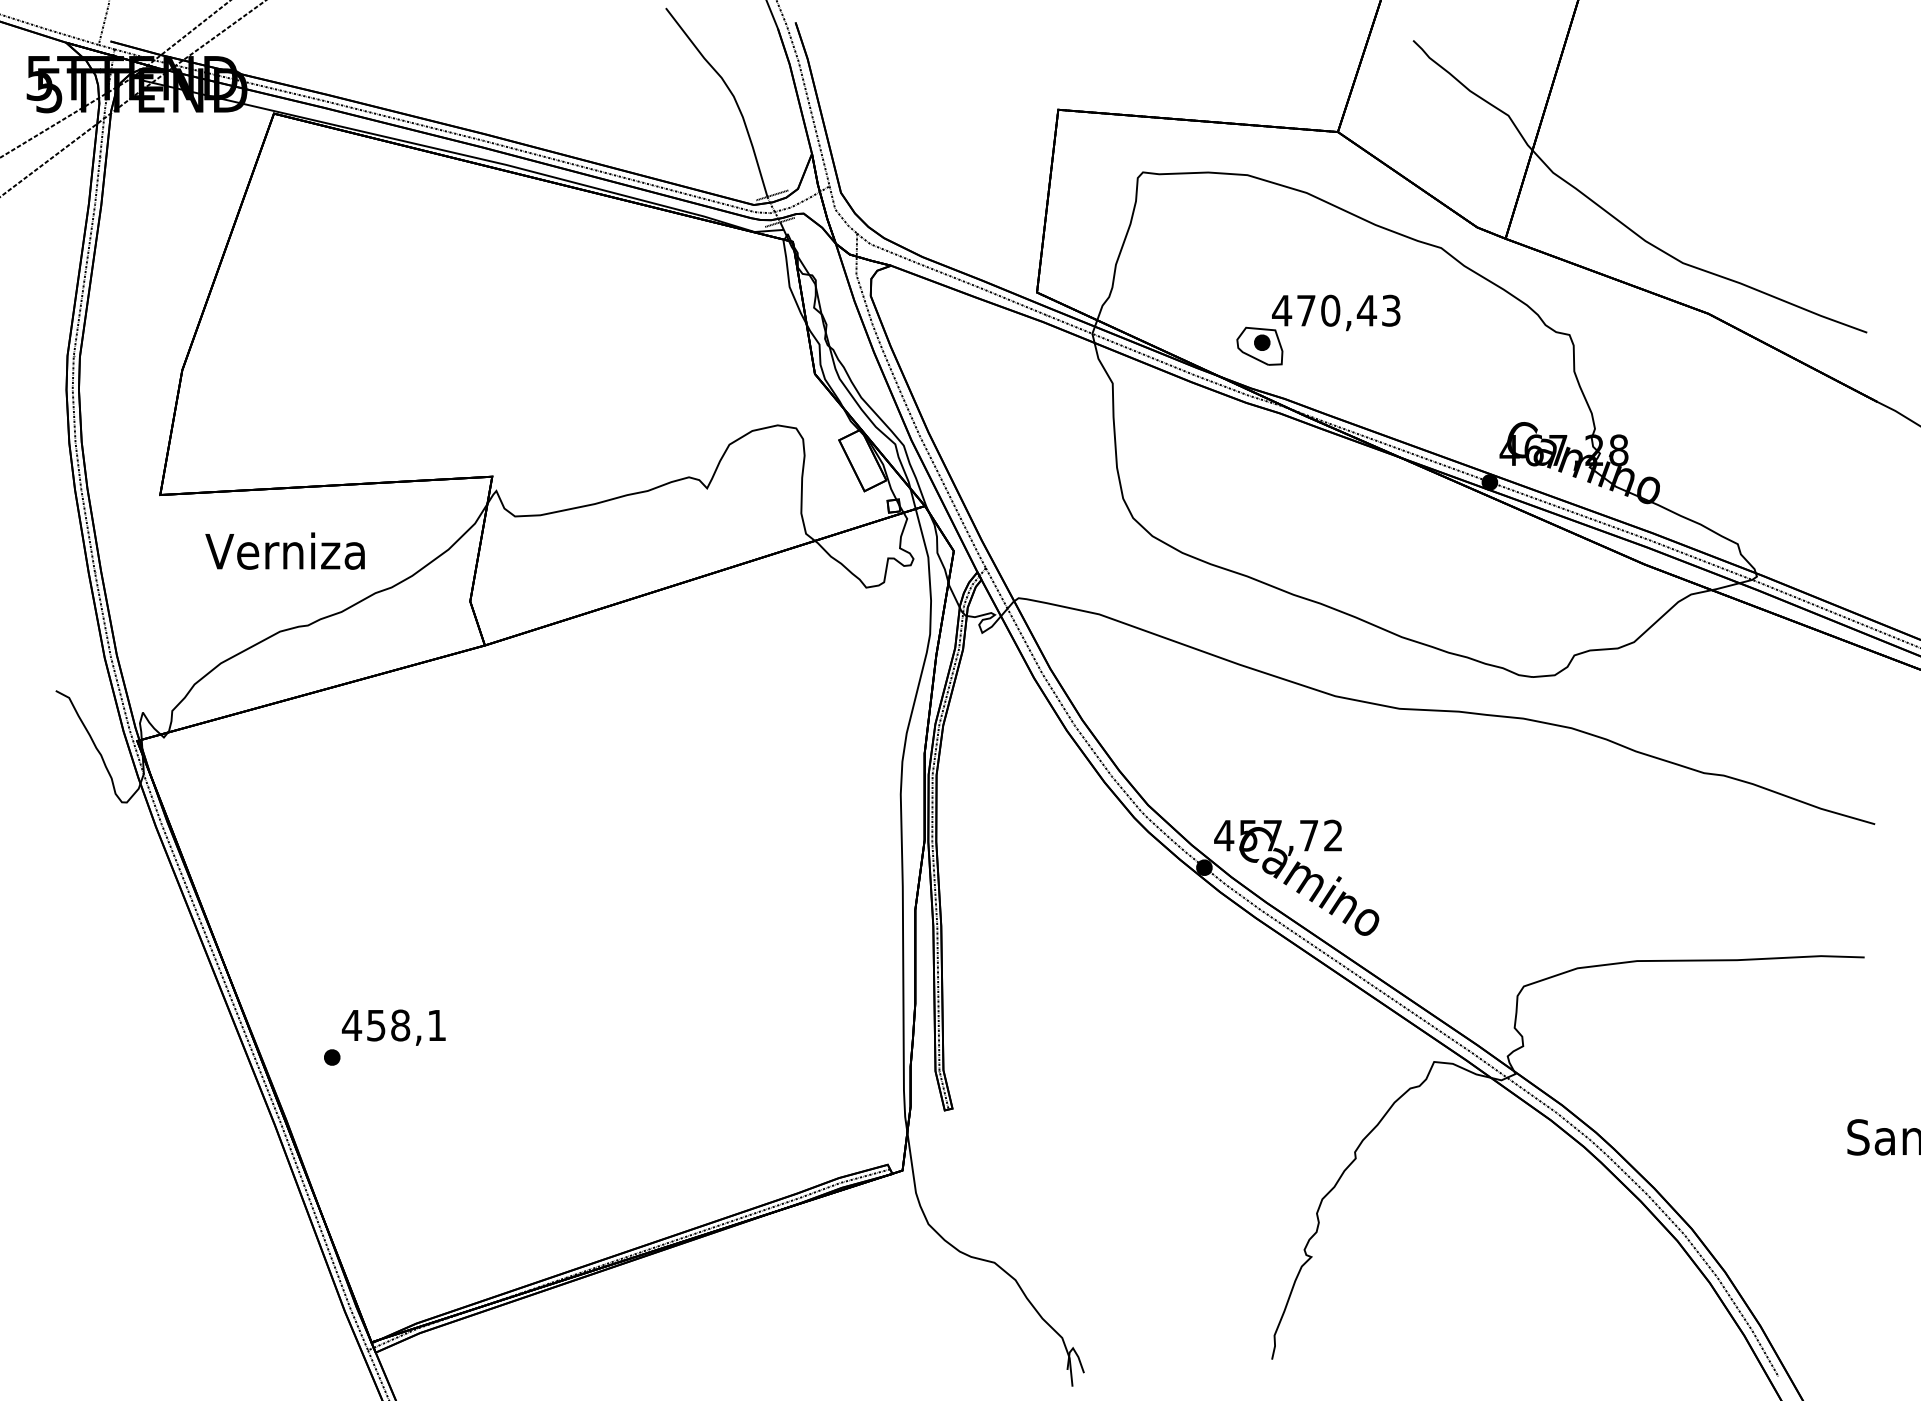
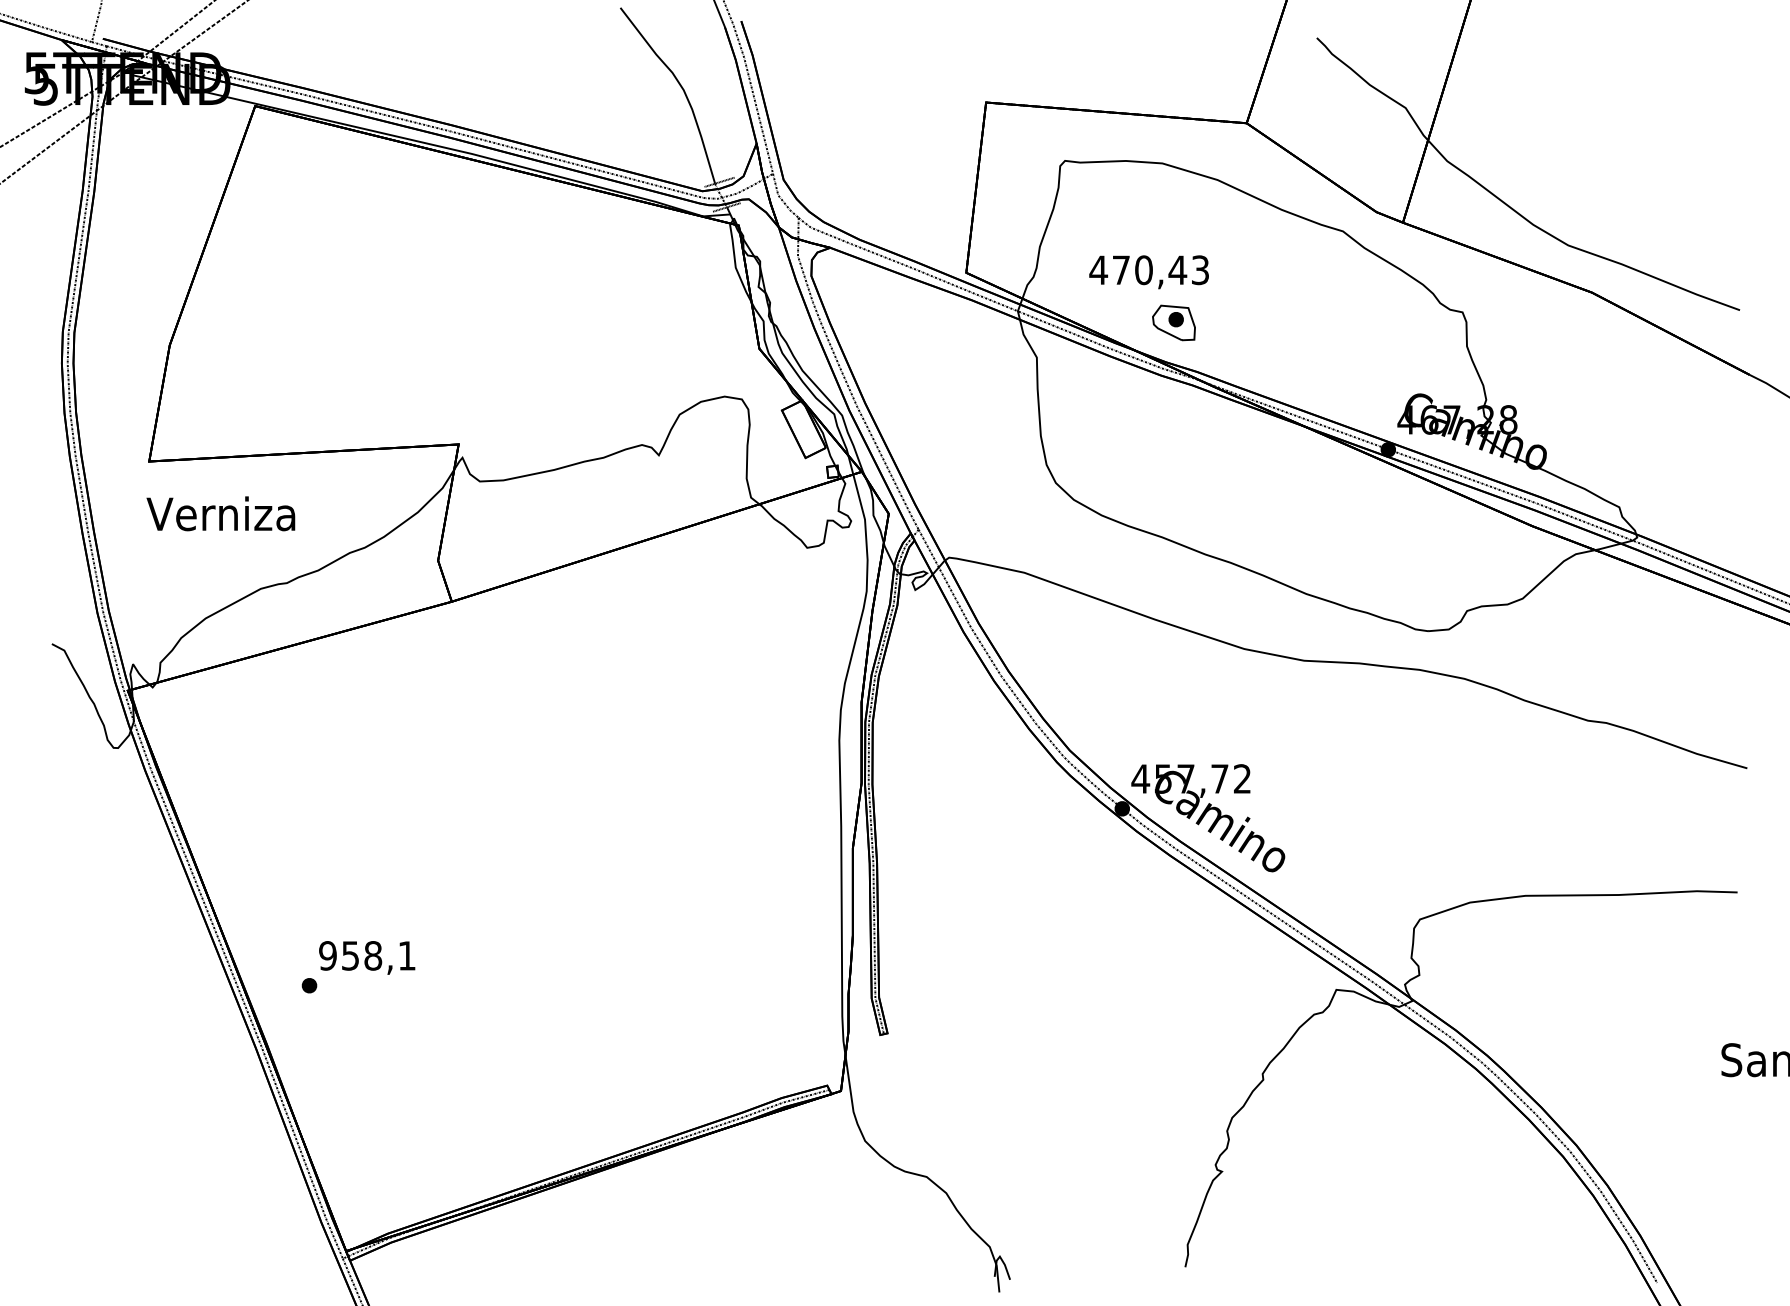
text: (1336, 312) -> (1149, 271), moved
text: (284, 550) -> (220, 513), moved
text: (351, 1025) -> (327, 955), 458,1 -> 958,1

